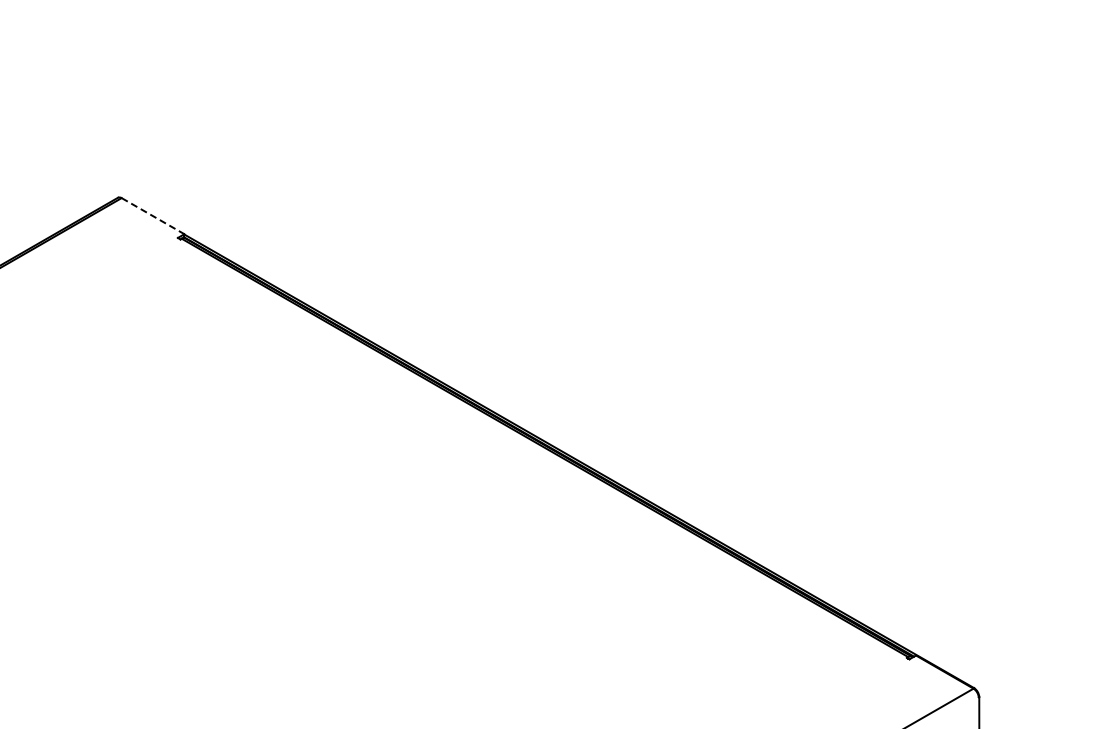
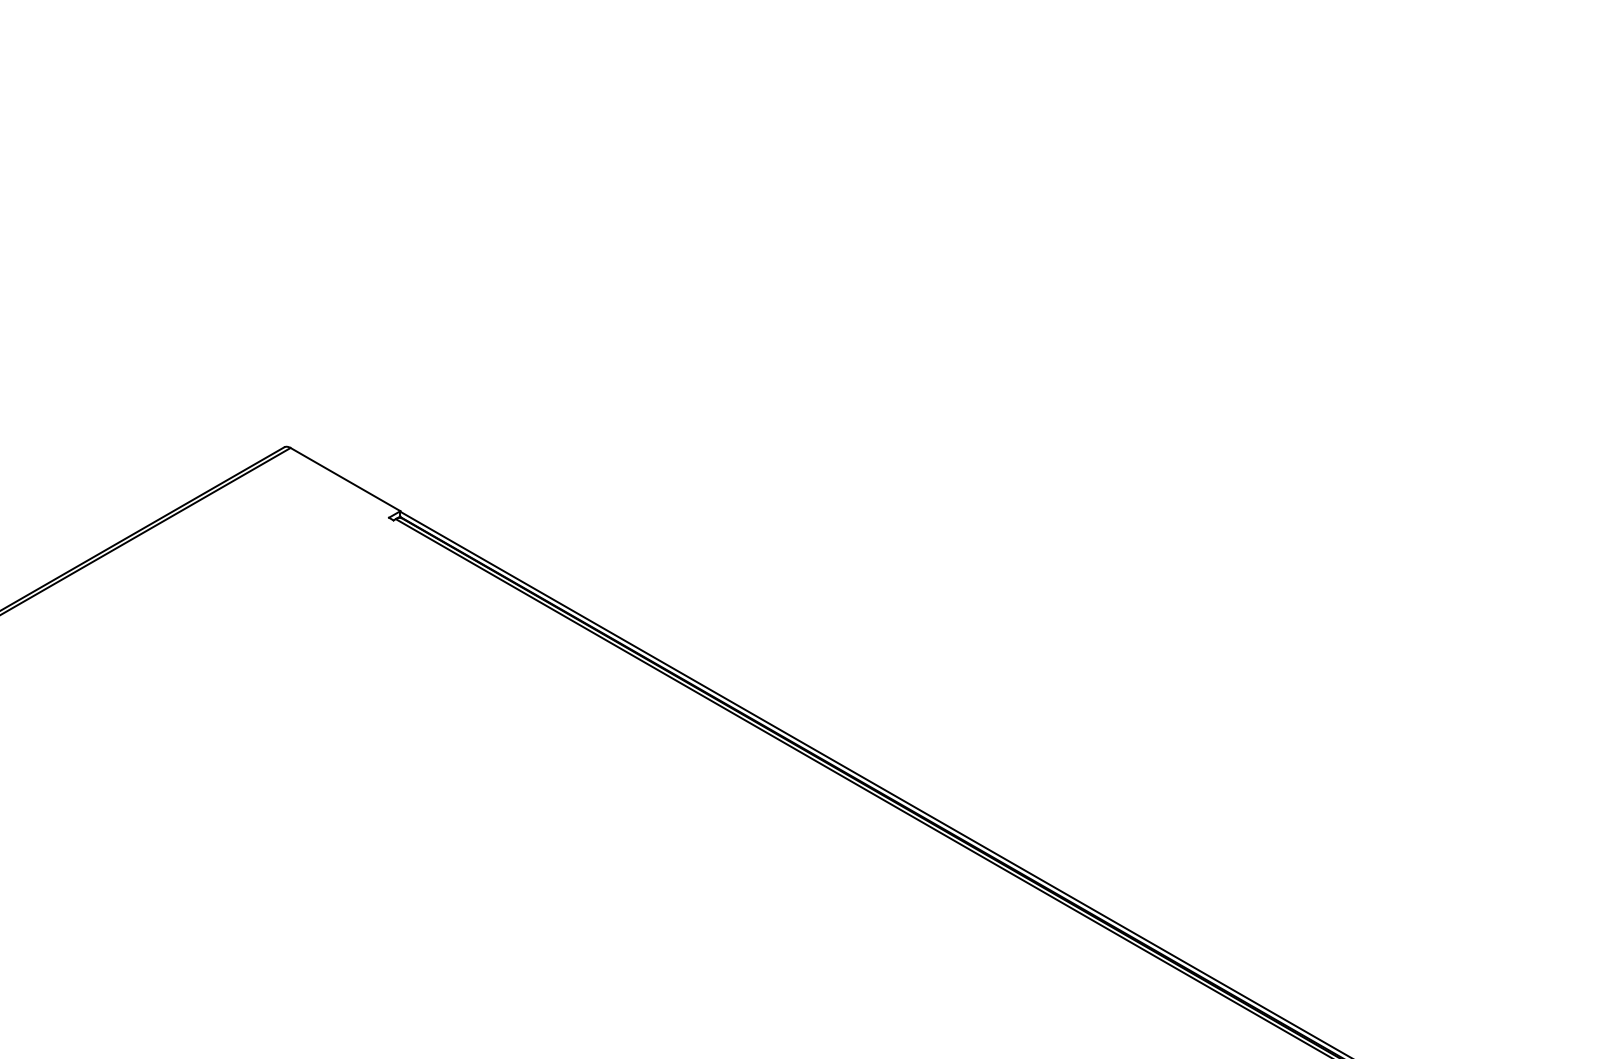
line: (153, 216) -> (346, 480), dashed -> solid

